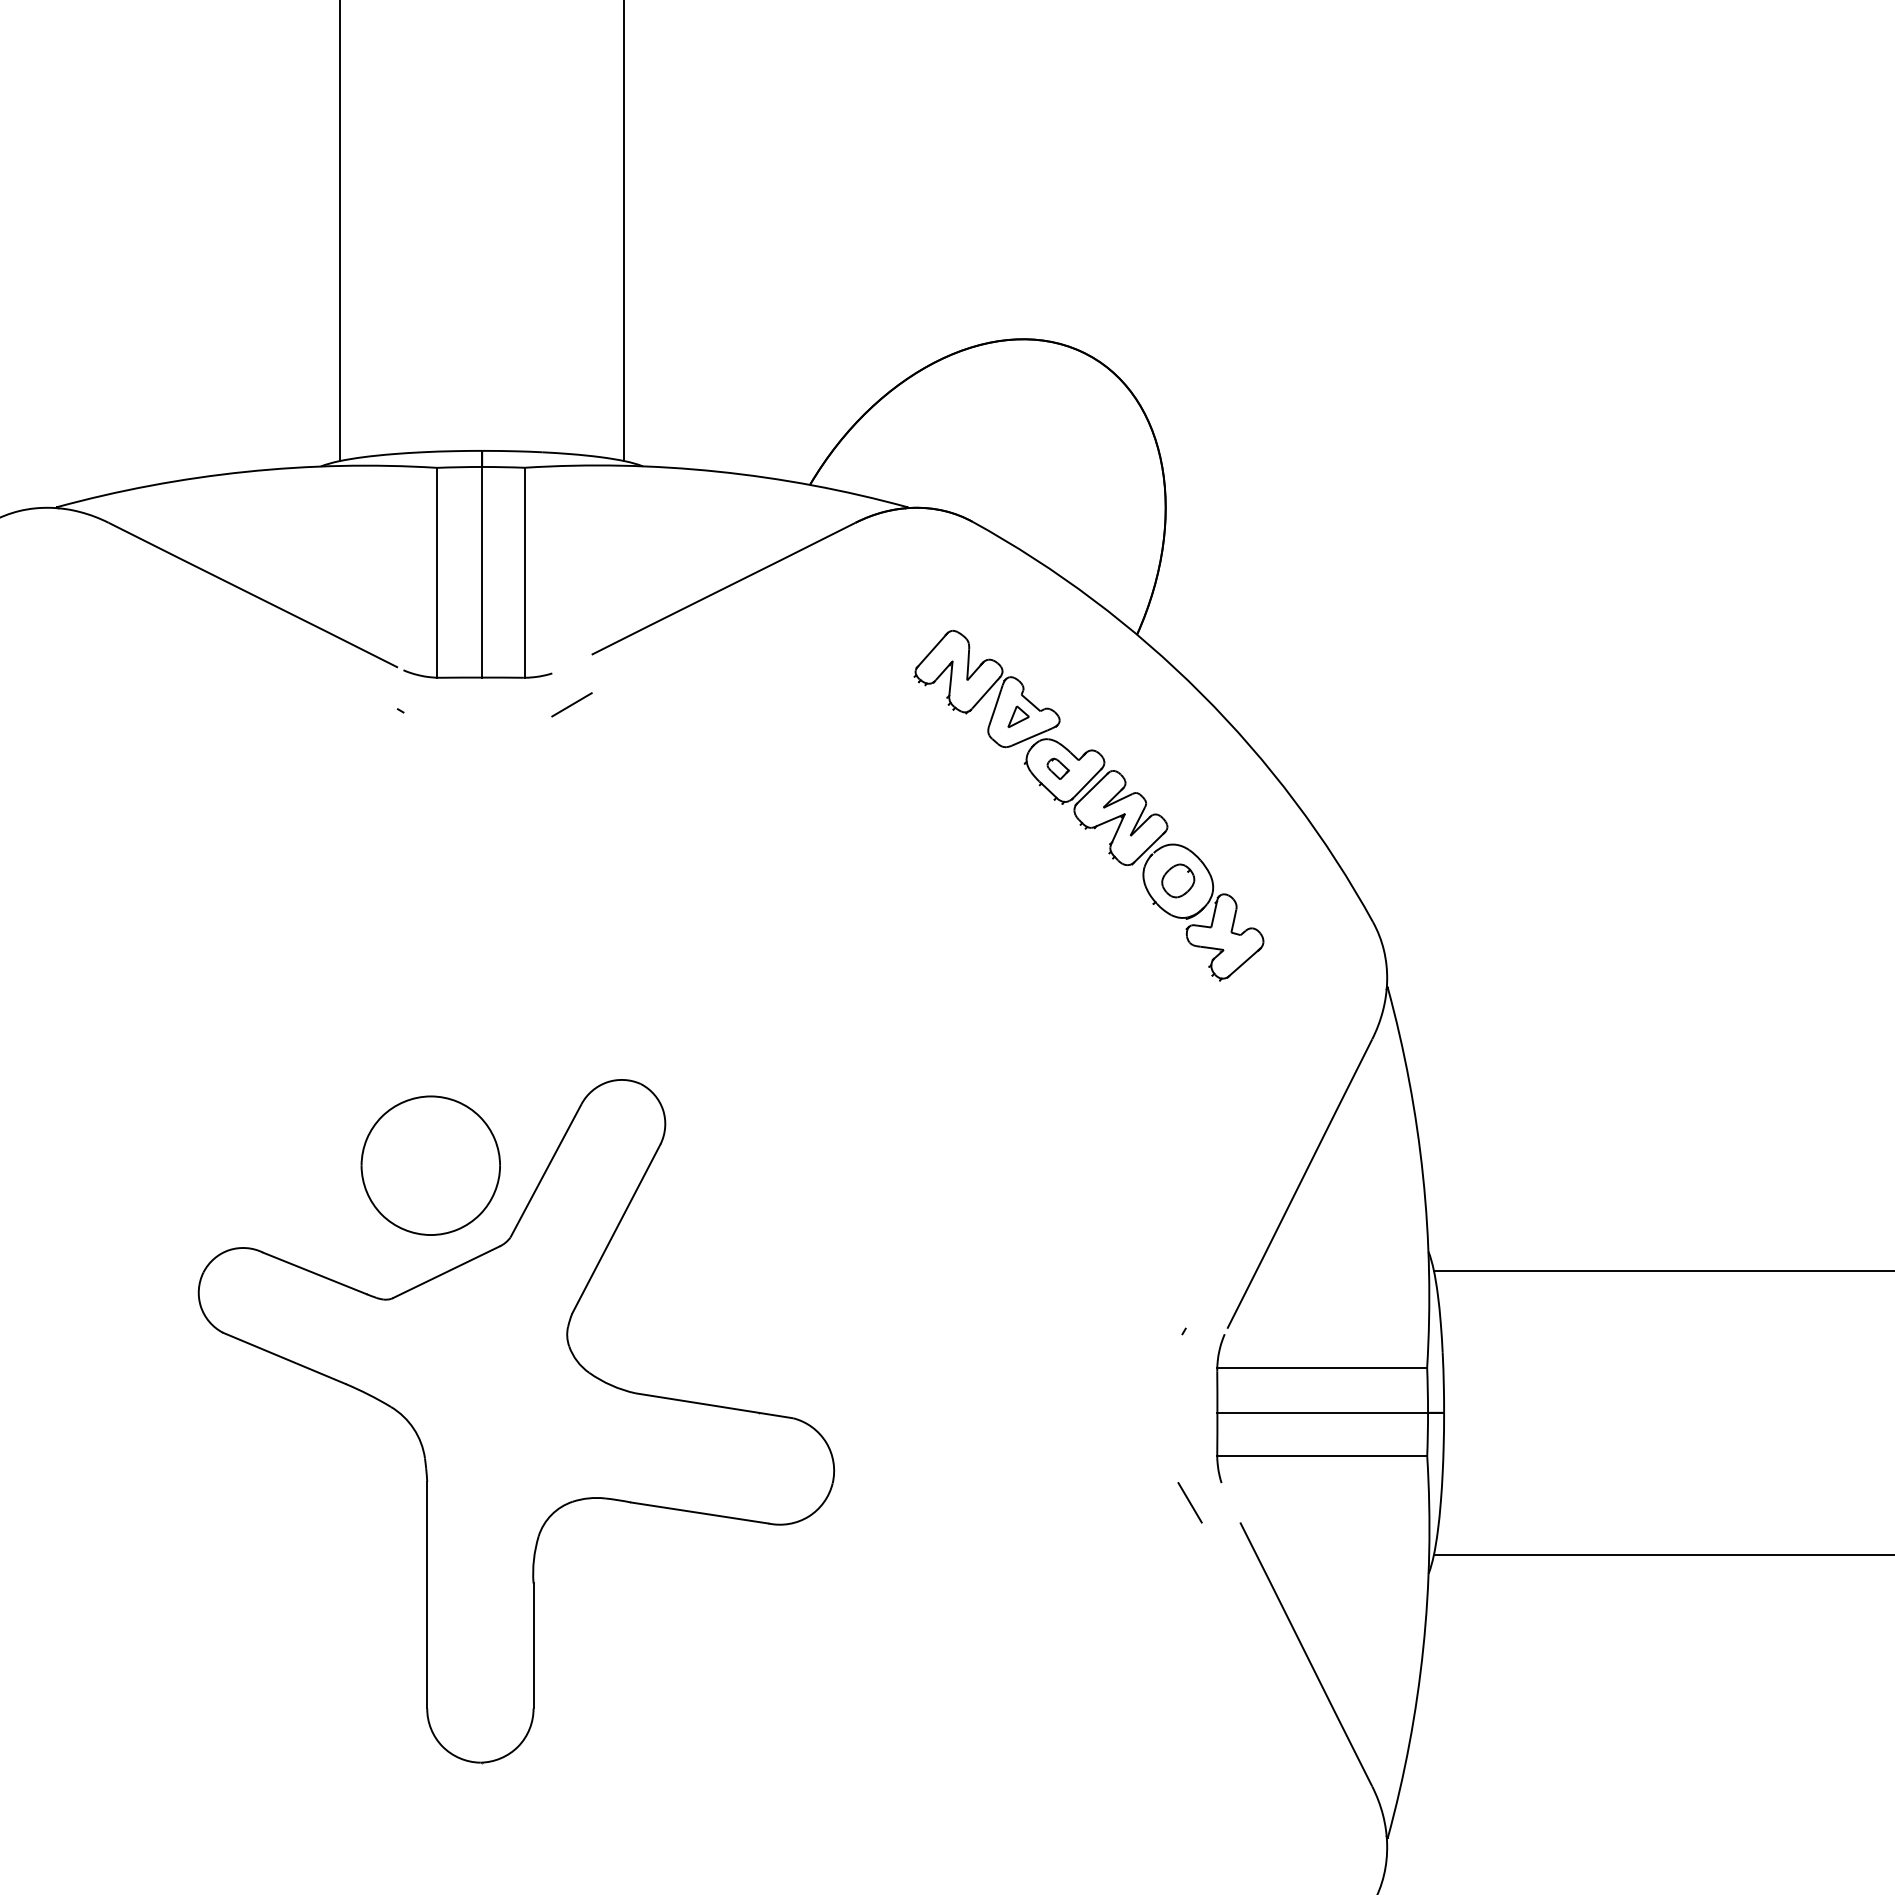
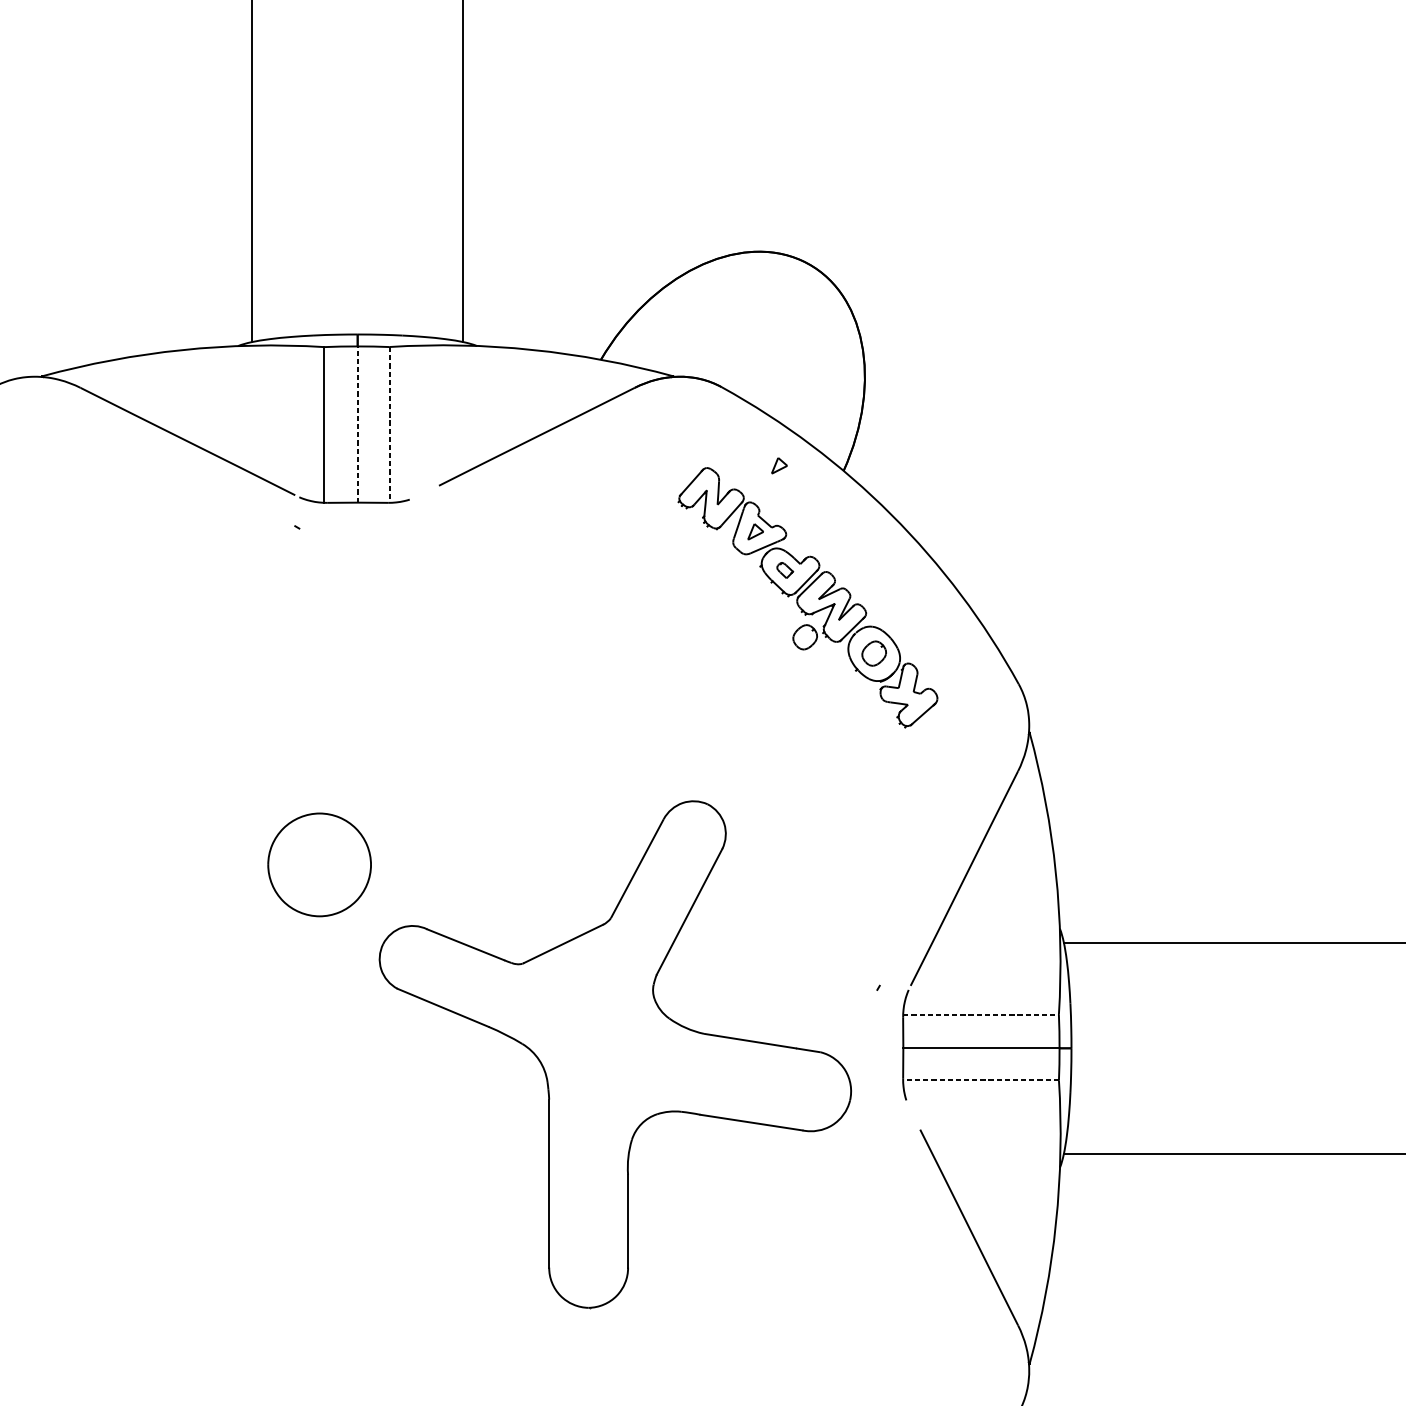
line: (482, 571) -> (357, 424), solid -> dashed
line: (525, 572) -> (389, 424), solid -> dashed
part: (1050, 627) -> (779, 465), added
line: (571, 704) -> (424, 522), removed
part: (1085, 858) -> (805, 636), added
line: (1322, 1367) -> (981, 1014), solid -> dashed
part: (516, 1421) -> (615, 1054), moved
line: (1322, 1456) -> (981, 1080), solid -> dashed
line: (1189, 1502) -> (882, 1114), removed

